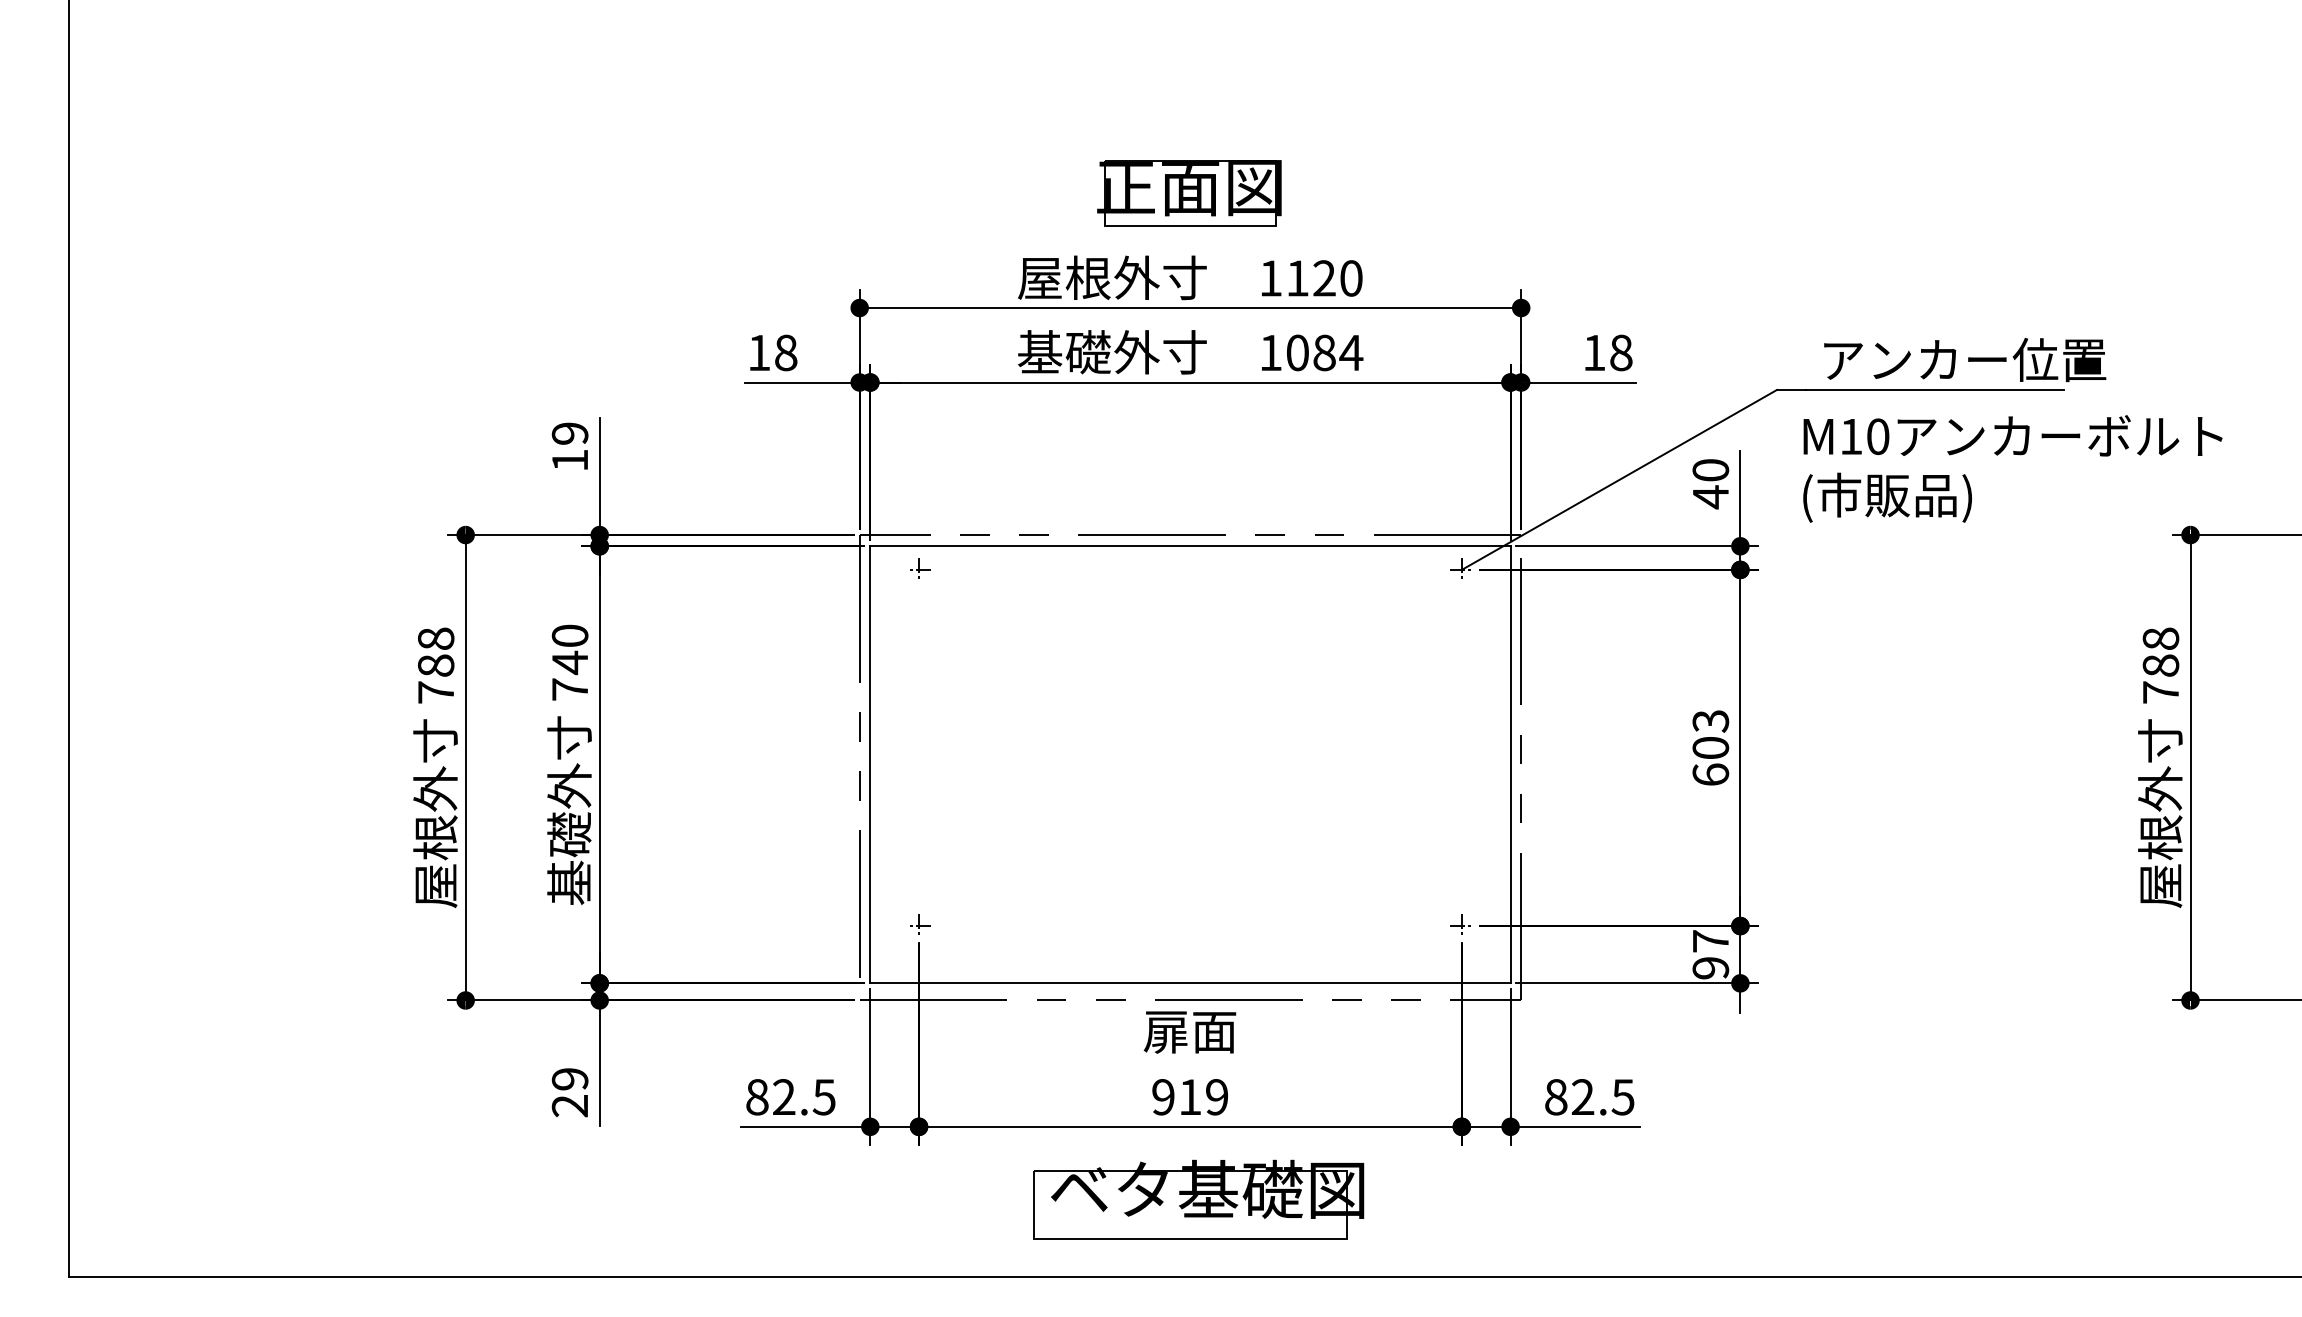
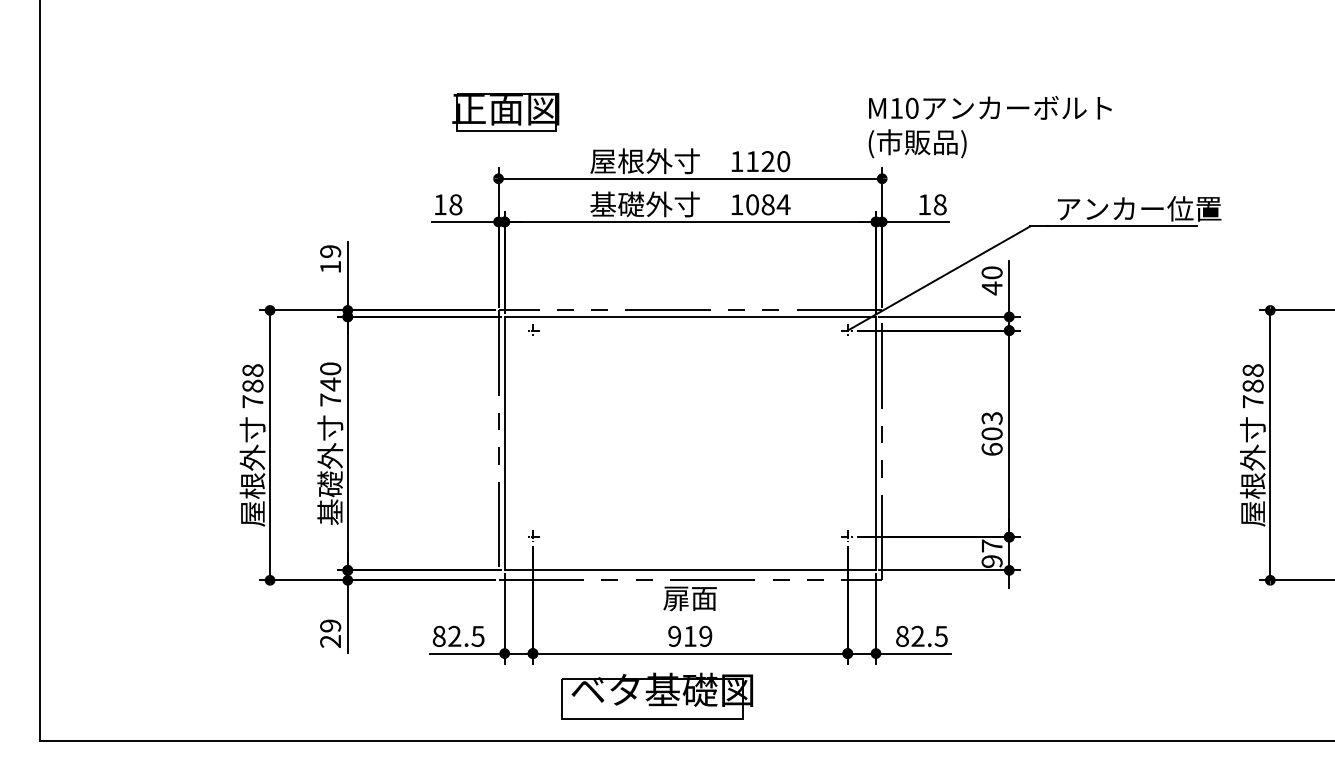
part: (1188, 193) -> (505, 112), moved
text: (2011, 469) -> (989, 127), moved
part: (1199, 1199) -> (657, 695), moved

